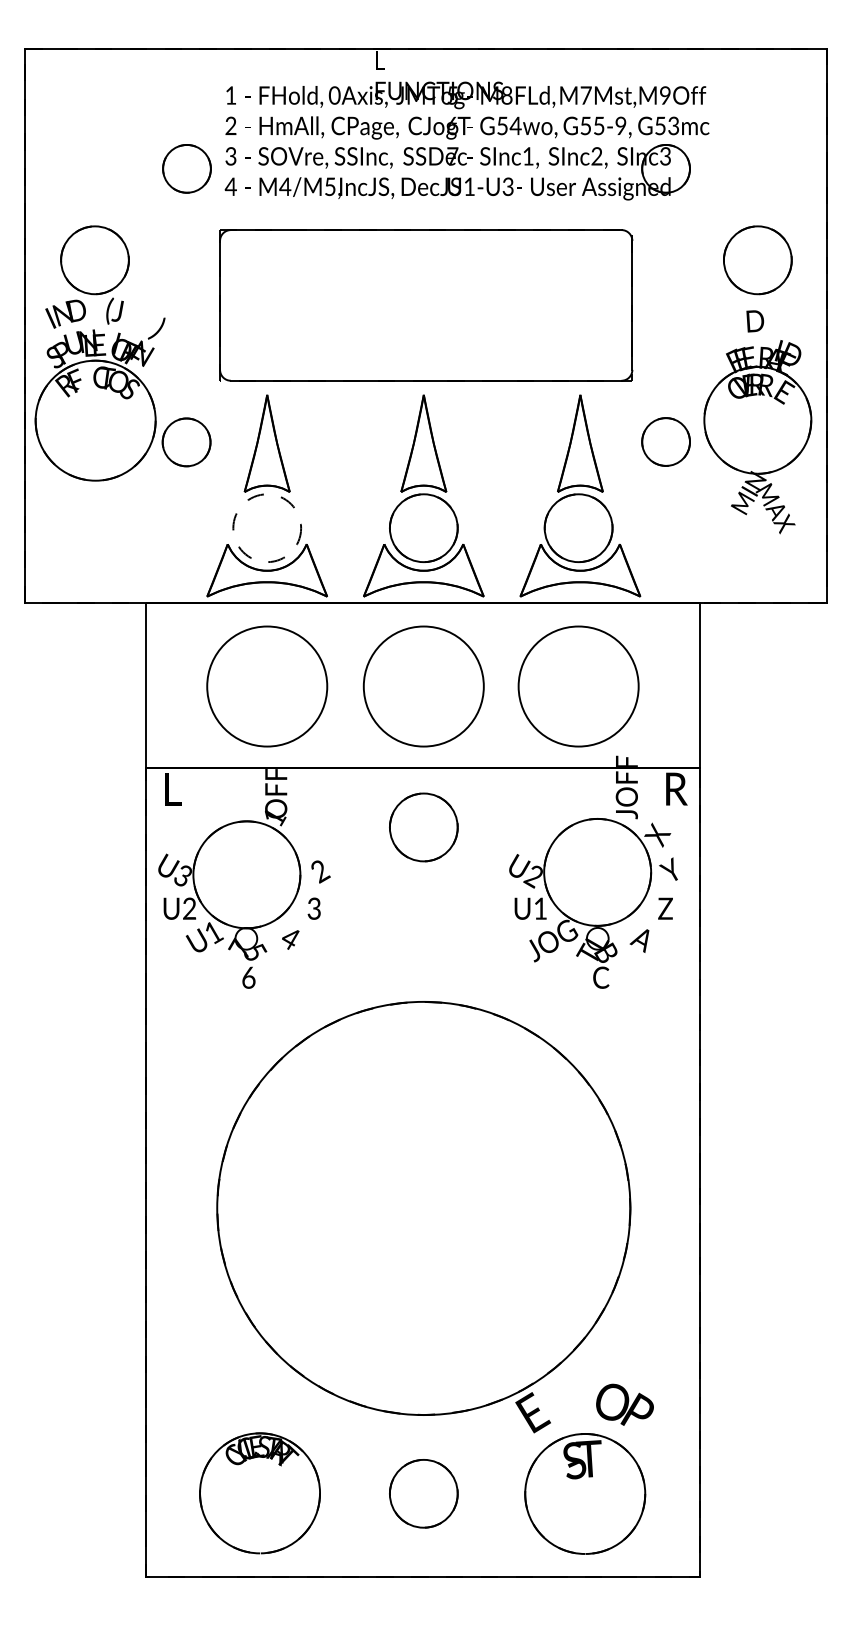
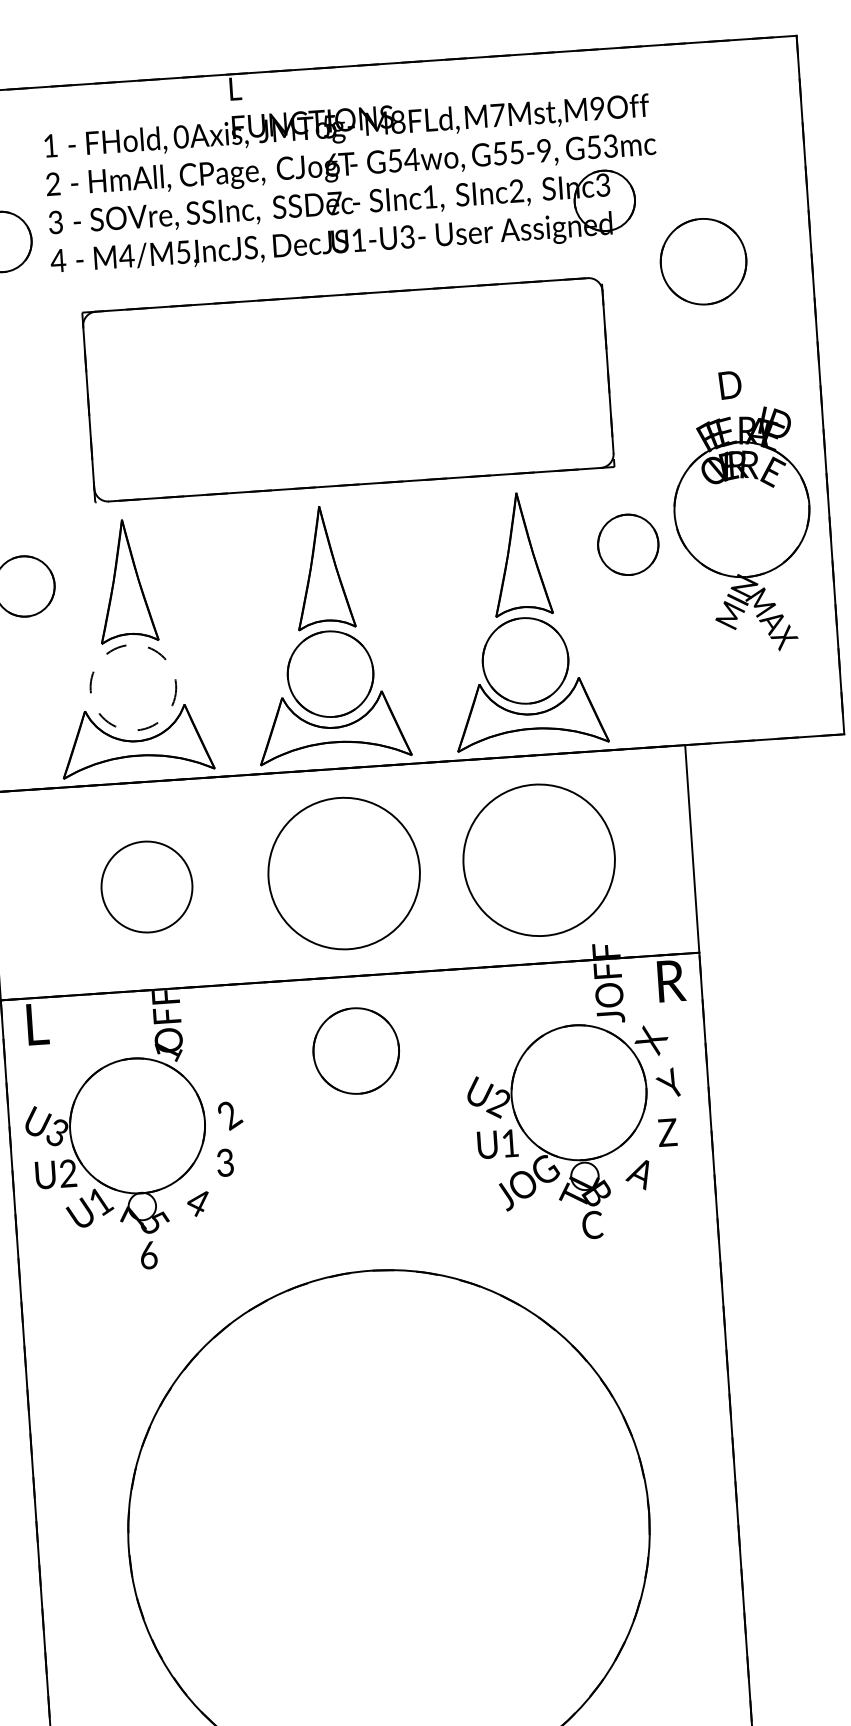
part: (757, 260) -> (703, 262), moved
part: (426, 305) -> (348, 389), moved
circle: (267, 686) -> (147, 886), size x0.6

